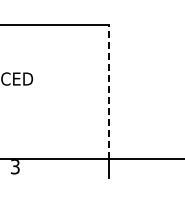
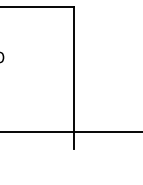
line: (108, 91) -> (74, 69), dashed -> solid

